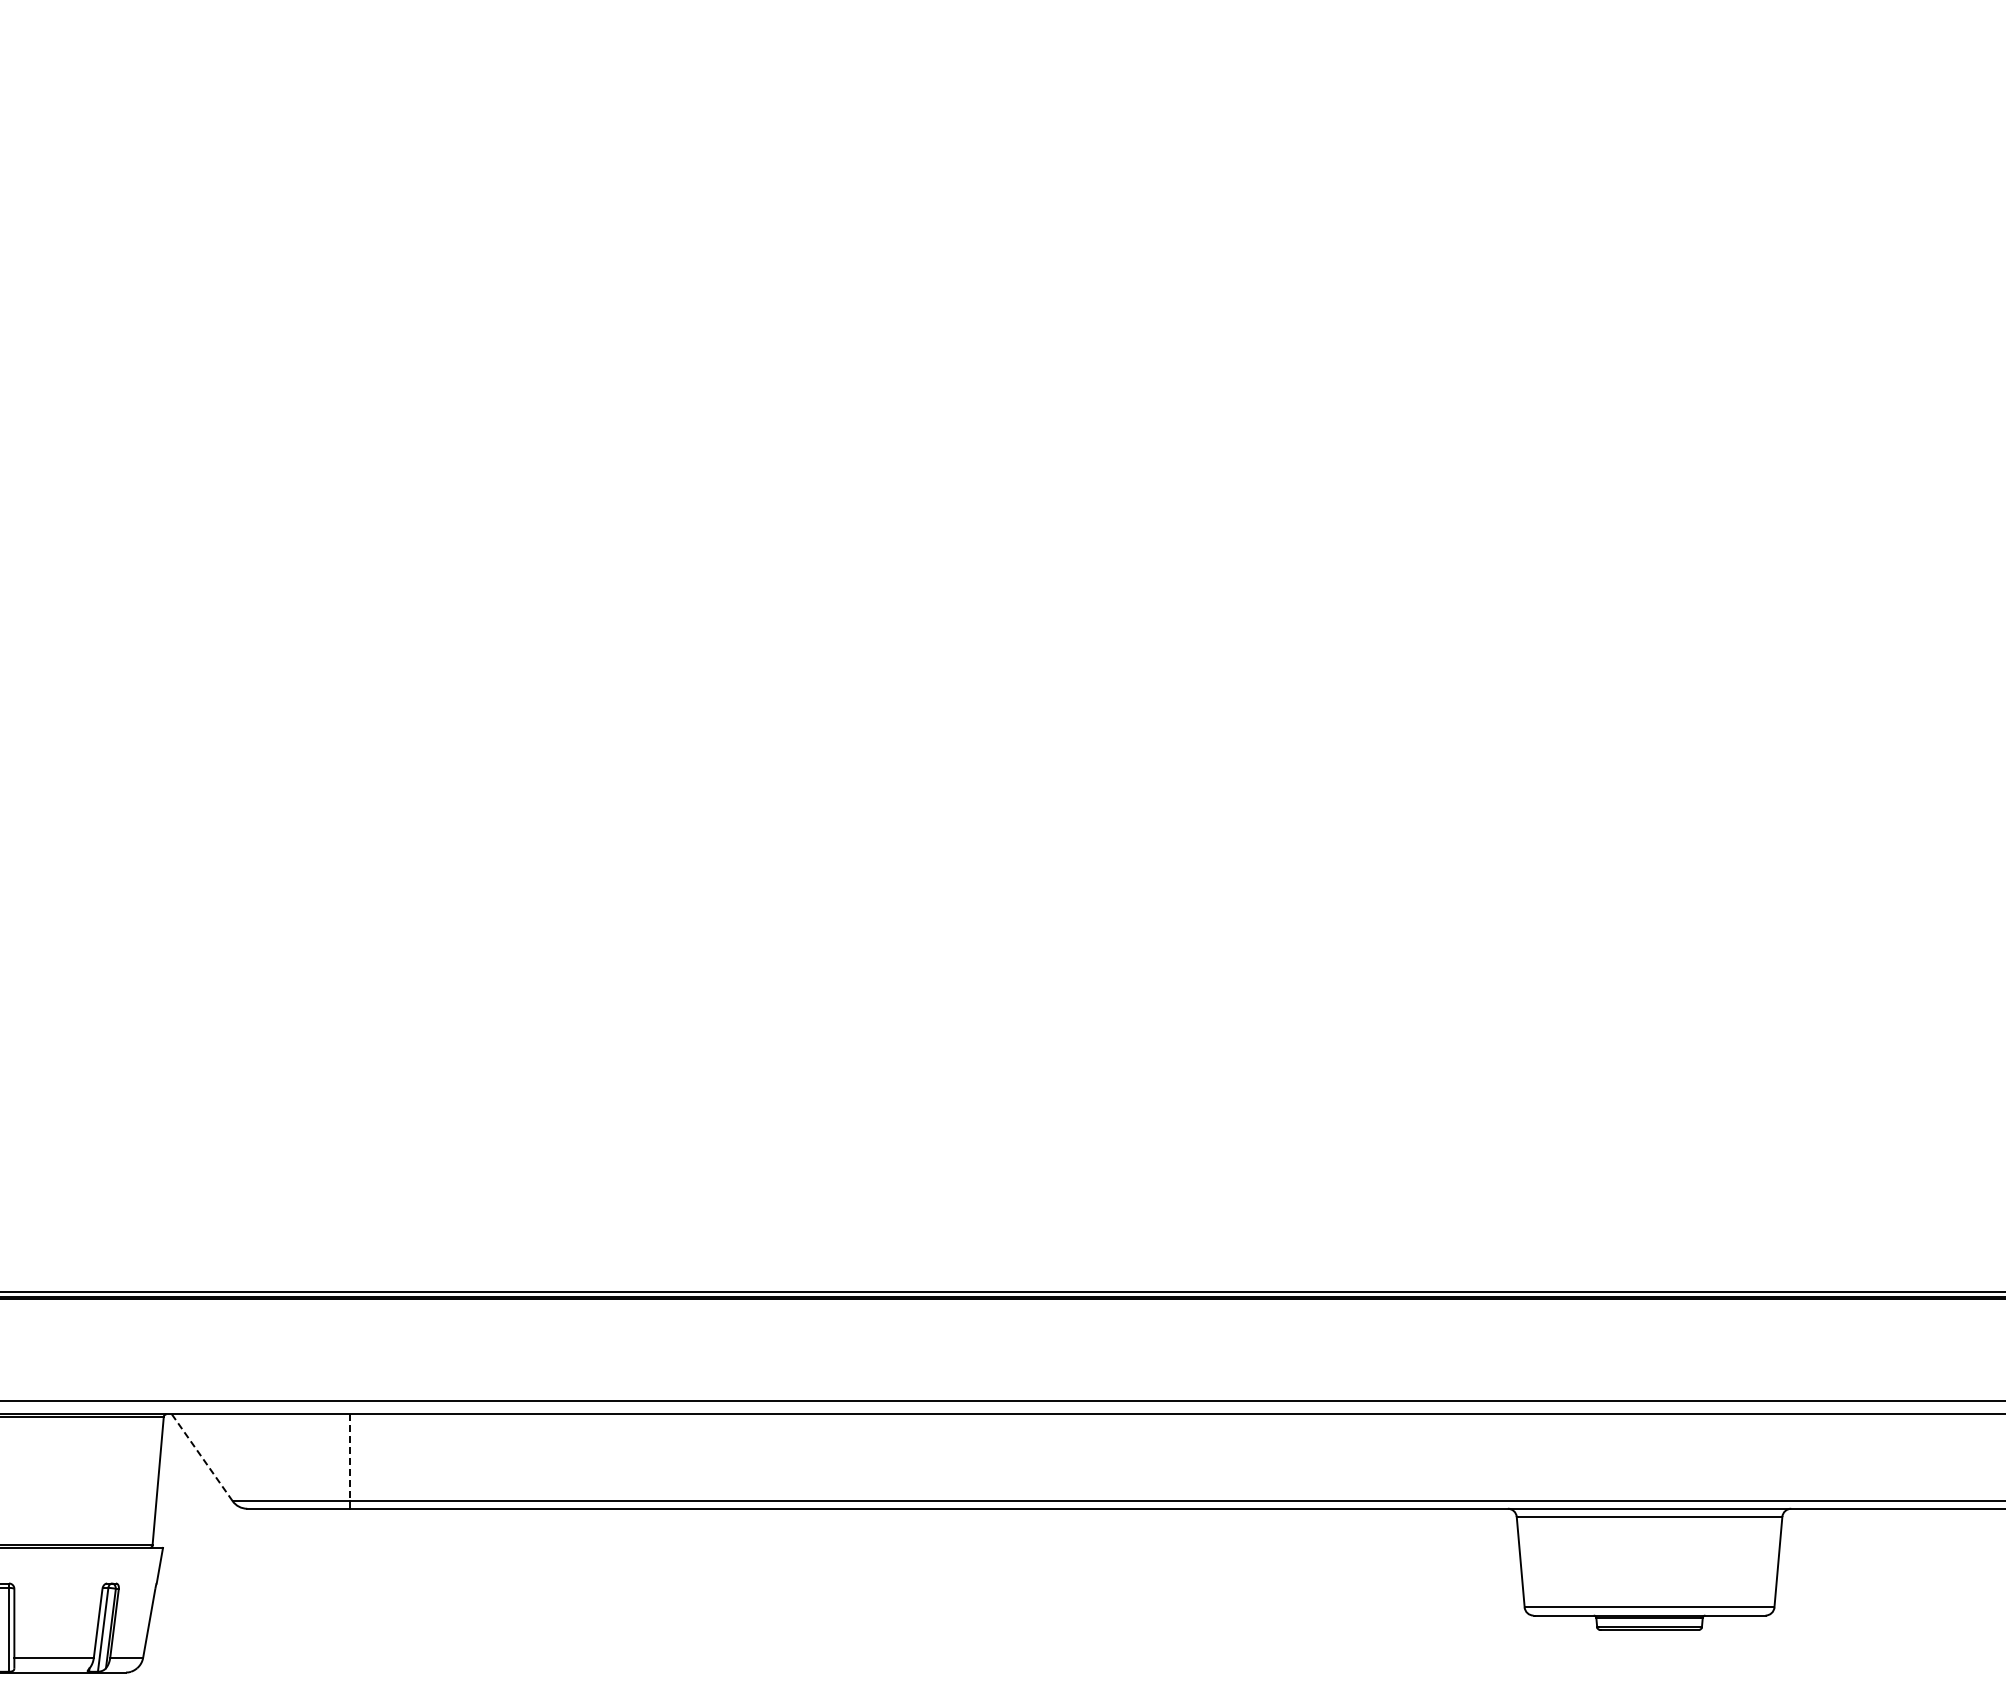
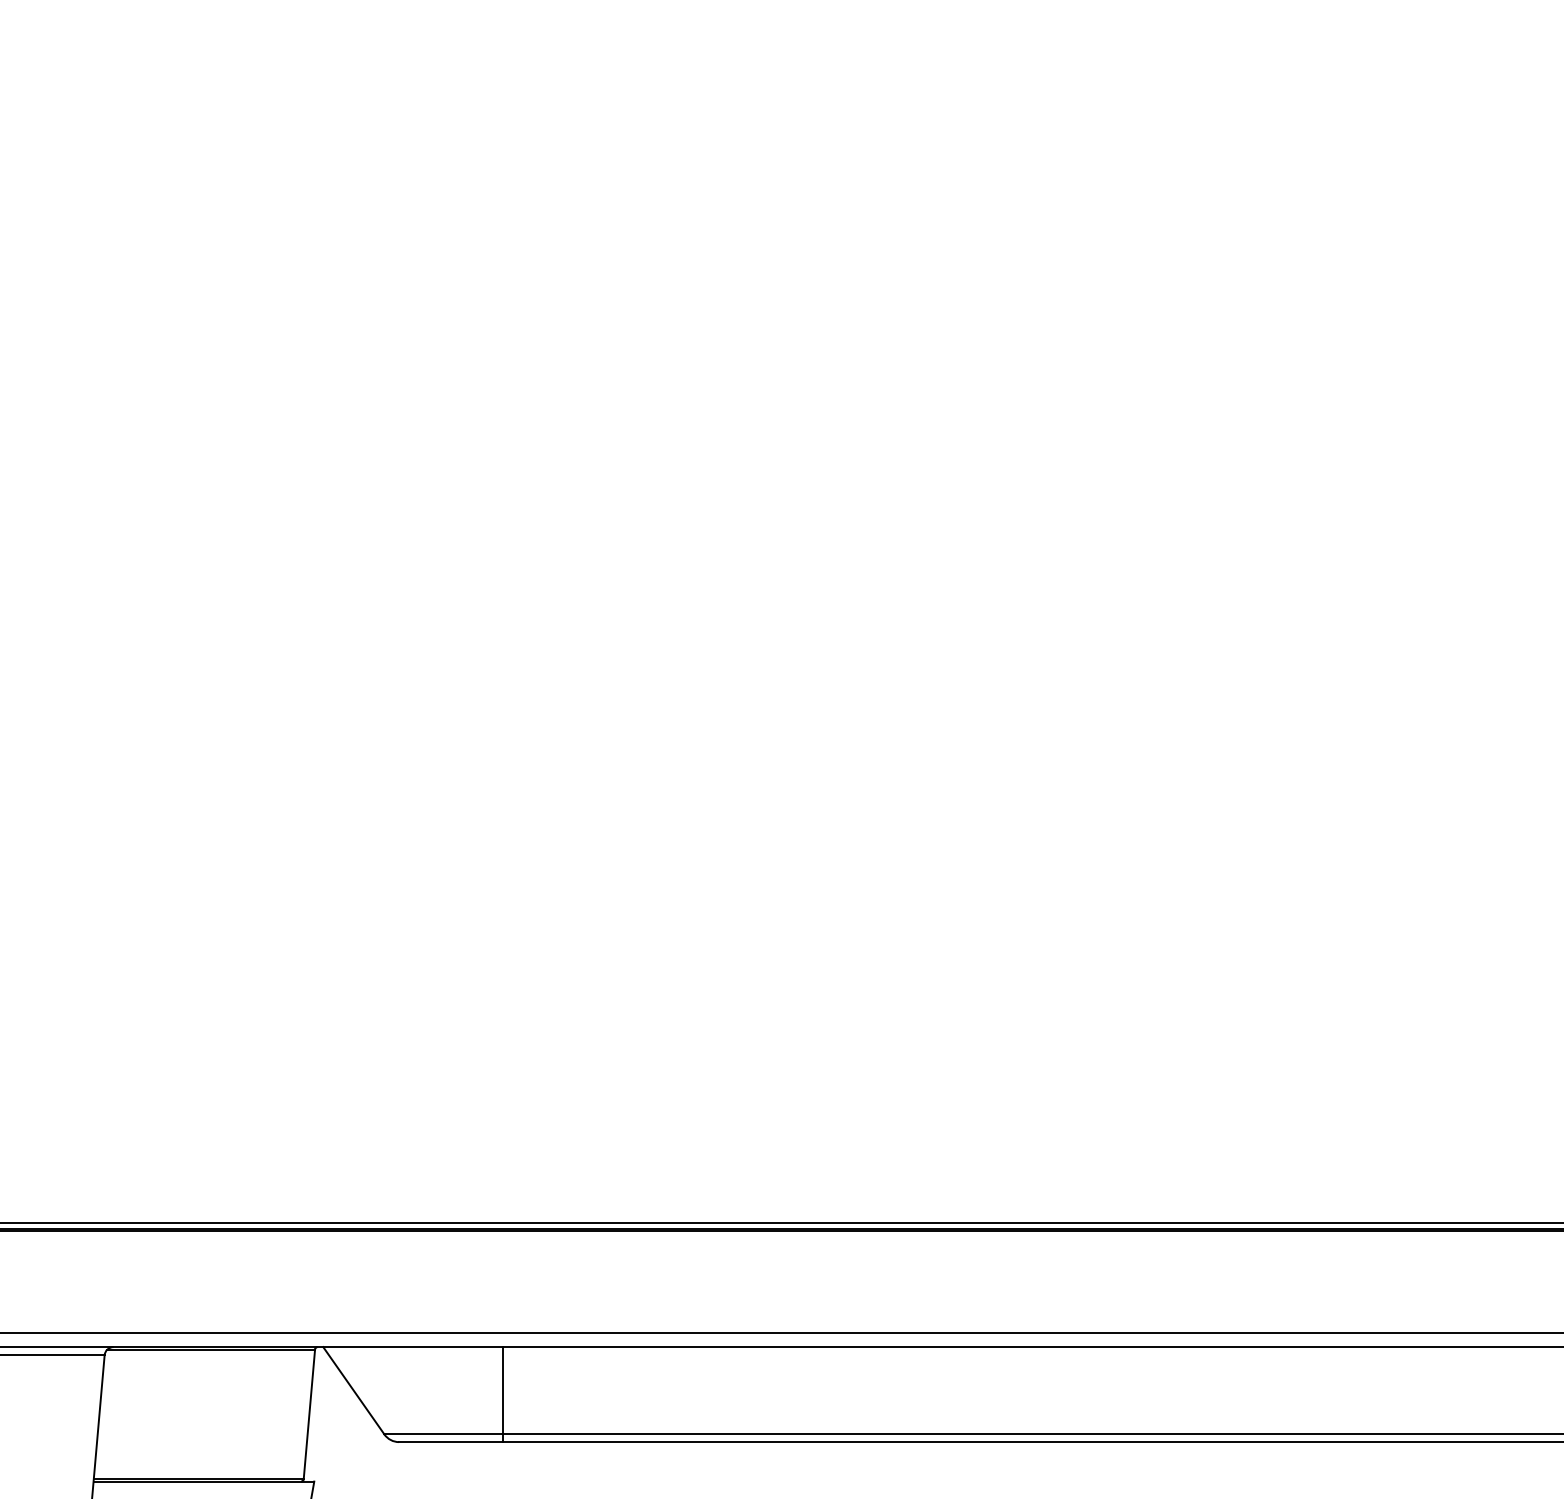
line: (202, 1457) -> (354, 1390), dashed -> solid
line: (349, 1458) -> (502, 1391), dashed -> solid

